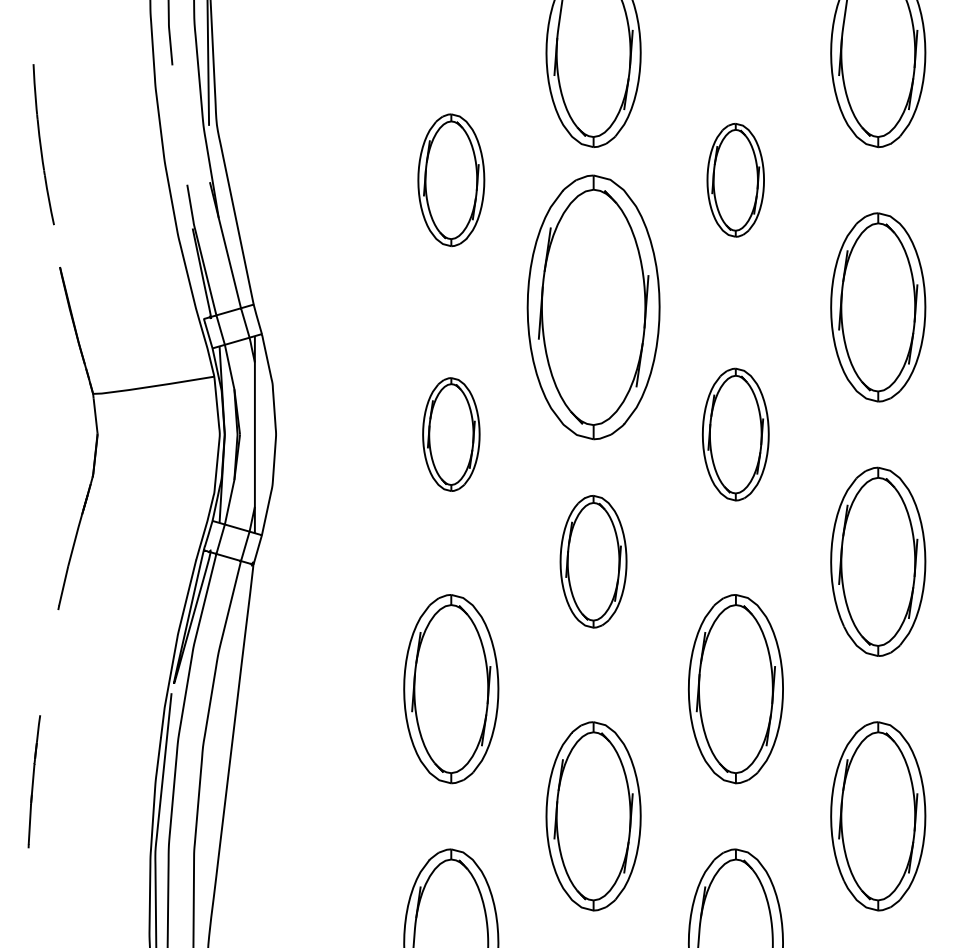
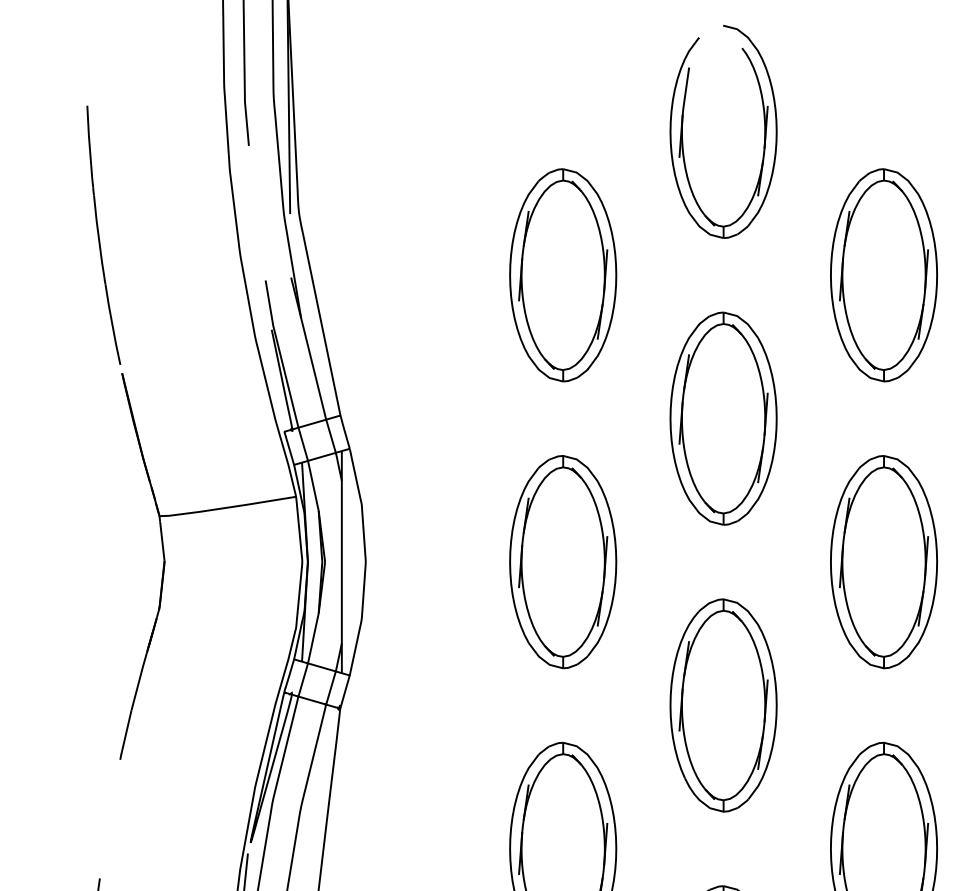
part: (43, 144) -> (103, 235), size x1.43
part: (451, 180) -> (563, 275), size x1.43
part: (735, 180) -> (883, 275), size x1.67
part: (593, 307) -> (723, 418), size x0.71
part: (451, 434) -> (563, 561), size x1.67
part: (735, 434) -> (883, 561), size x1.43
part: (593, 561) -> (723, 705), size x1.43

